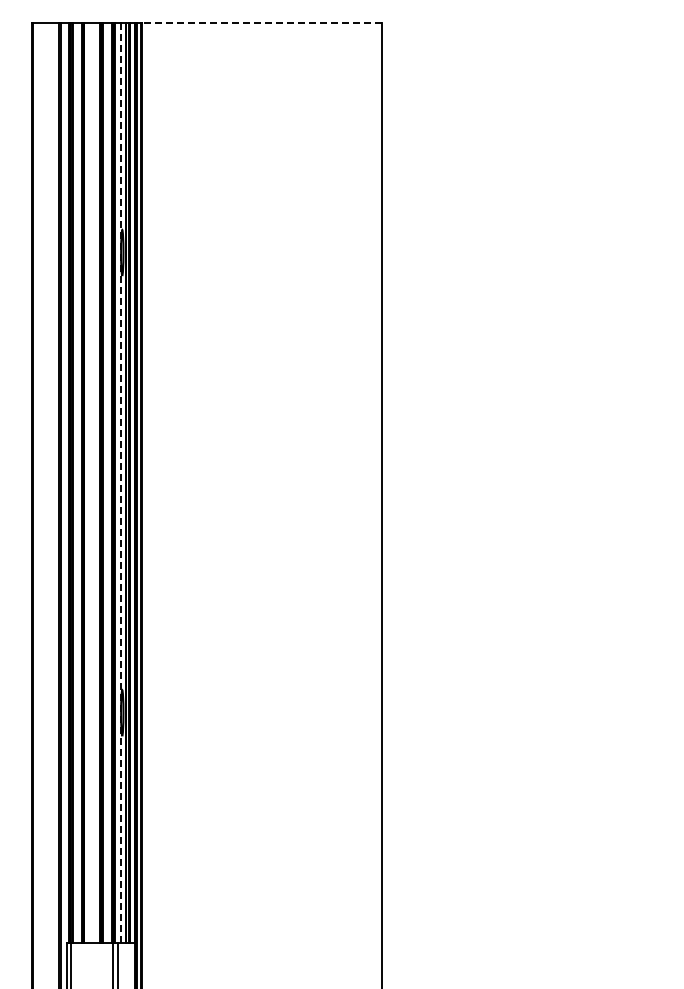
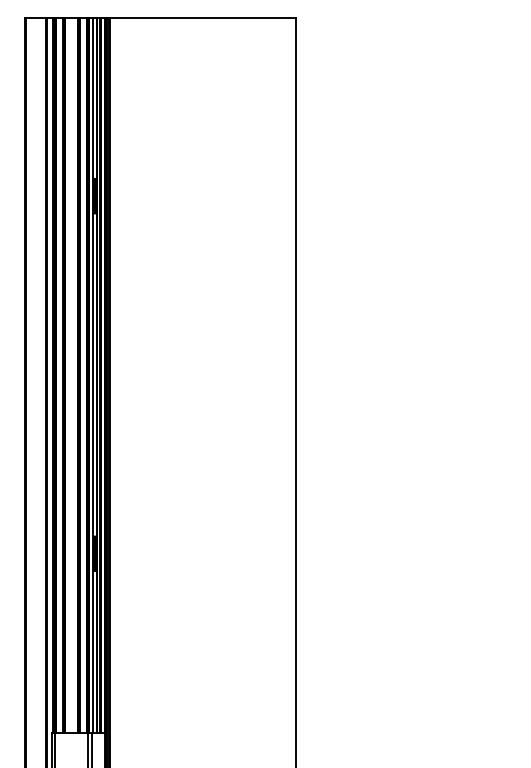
line: (261, 22) -> (202, 17), dashed -> solid
line: (120, 482) -> (93, 374), dashed -> solid

